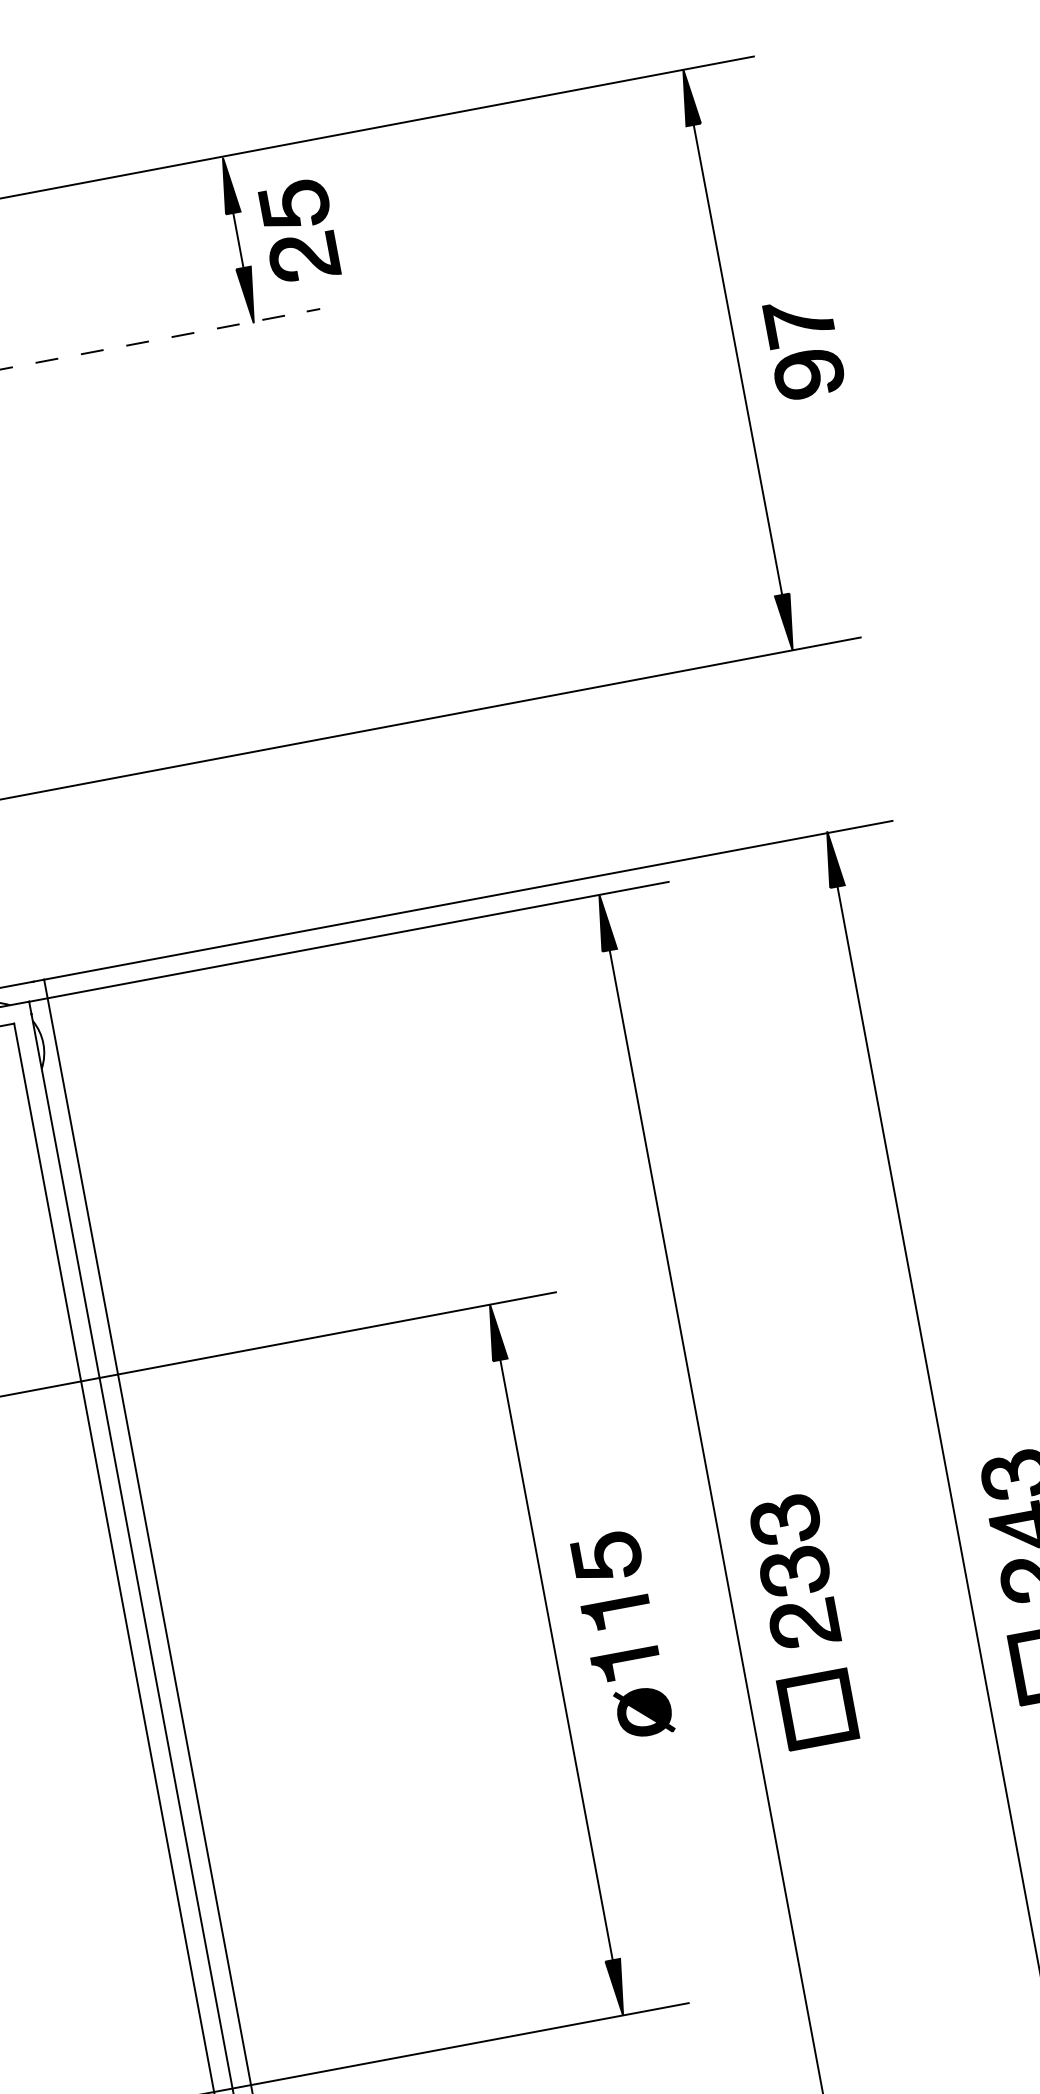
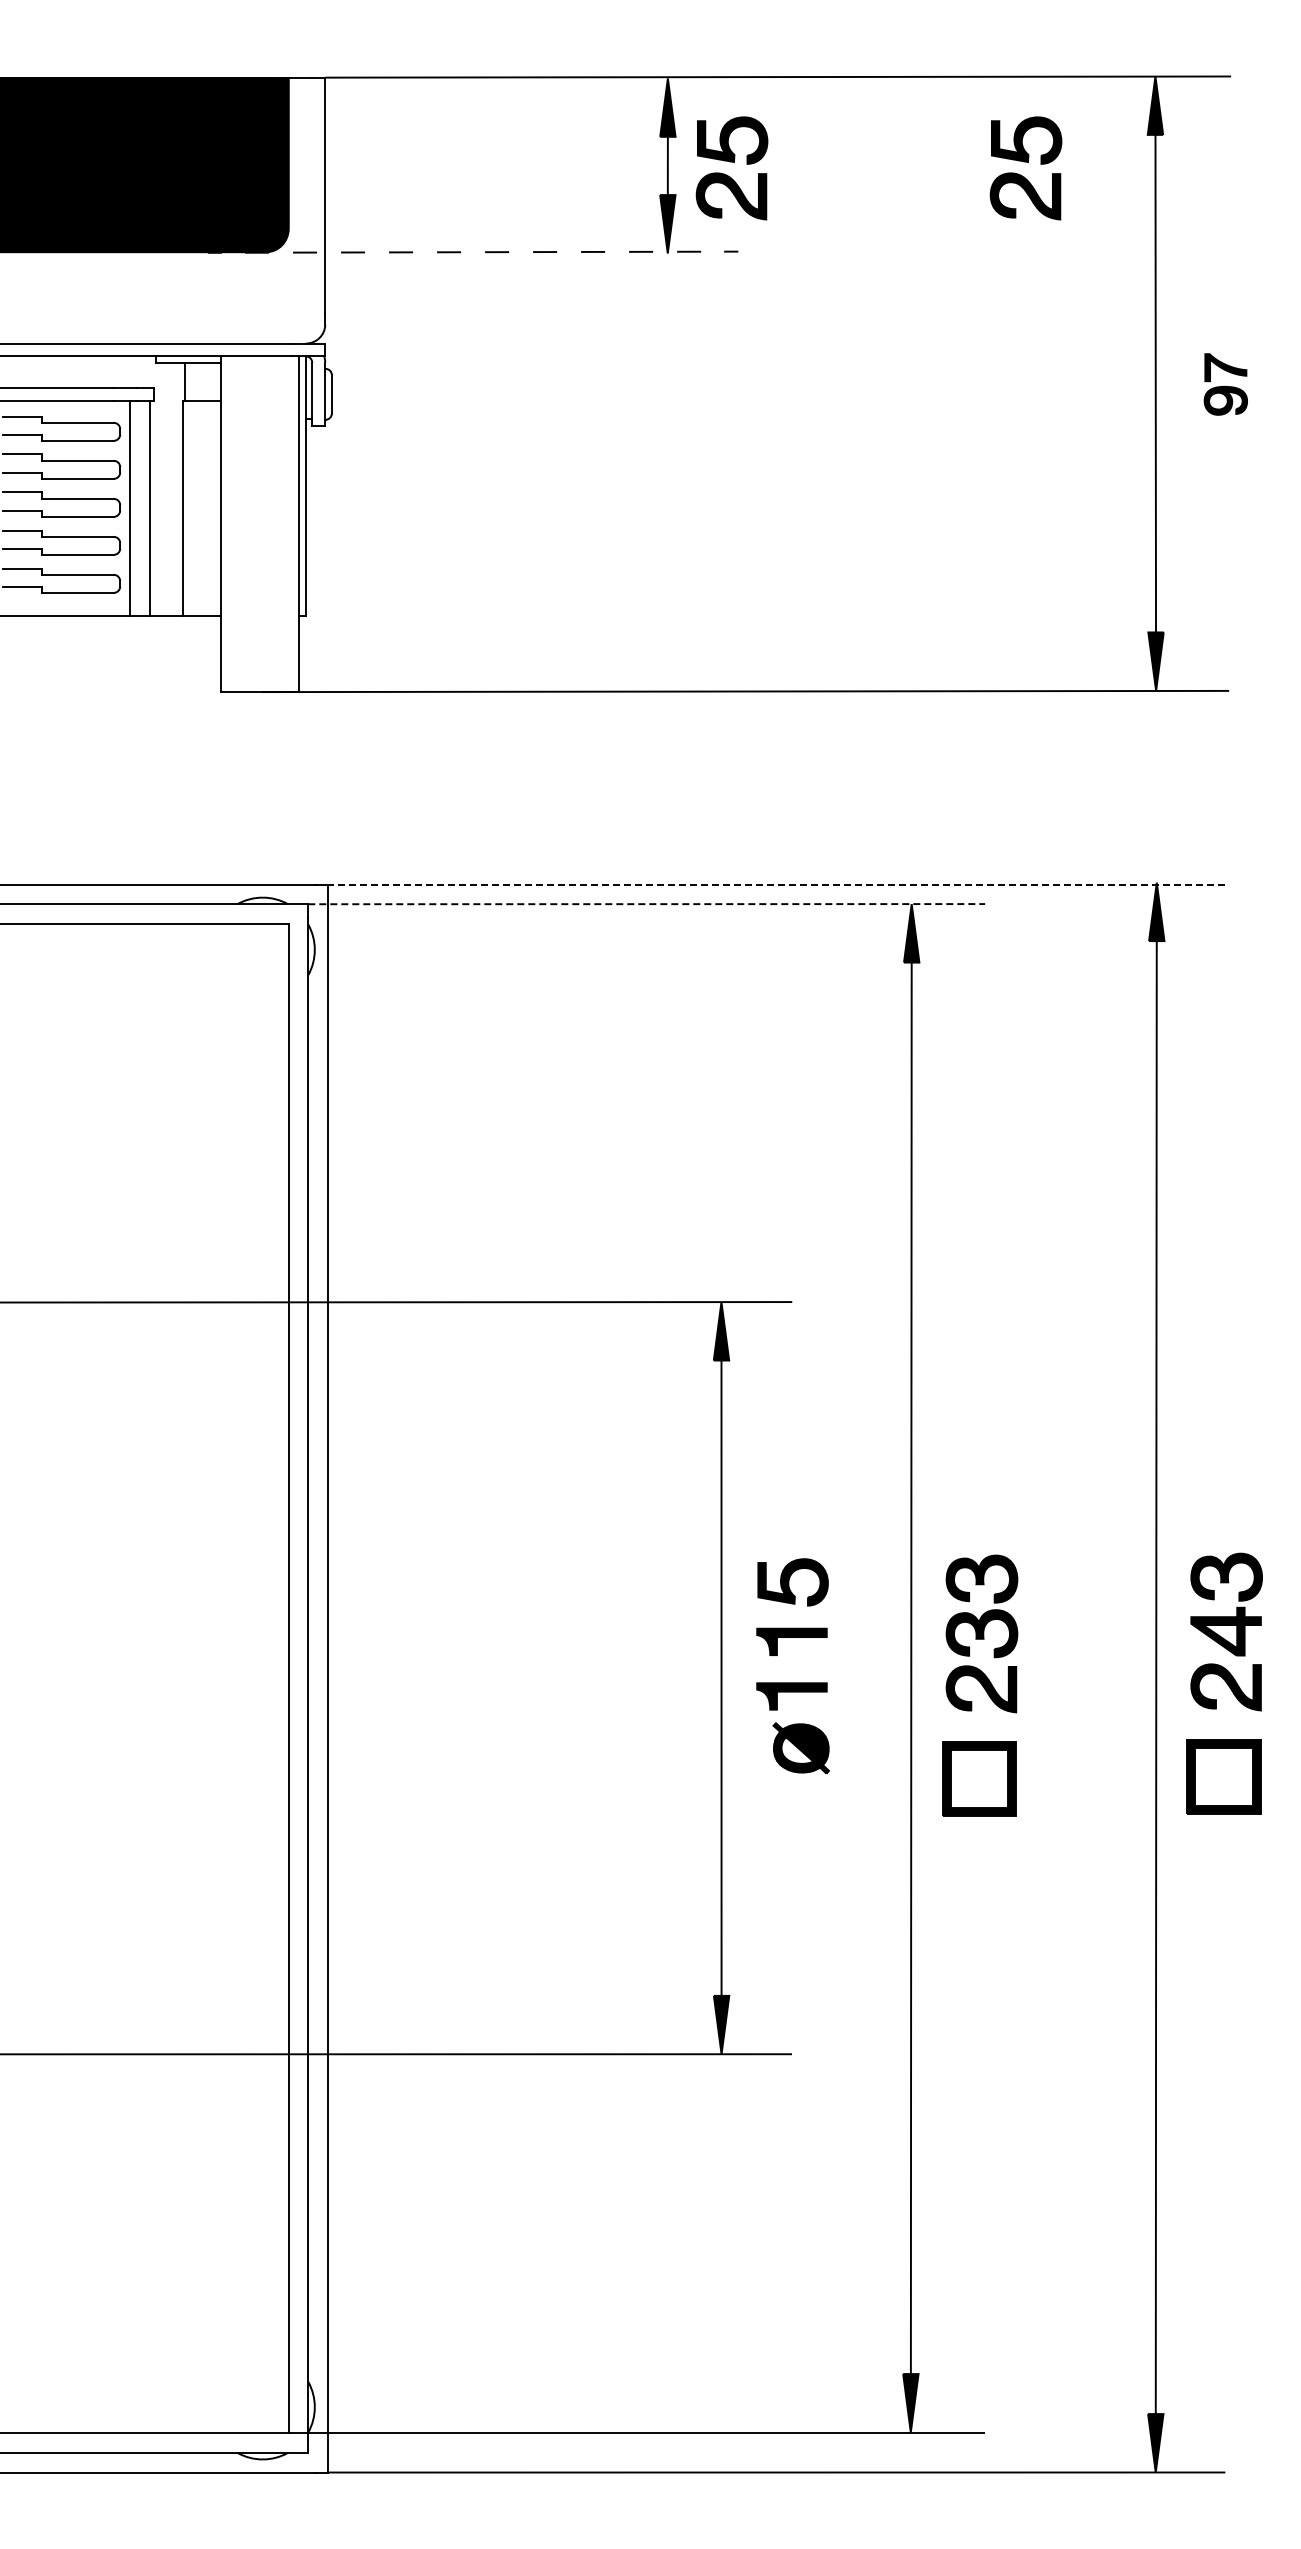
part: (576, 179) -> (1025, 168), added
part: (804, 348) -> (1225, 384), size x0.6
line: (468, 900) -> (776, 884), solid -> dashed
line: (349, 942) -> (647, 904), solid -> dashed

